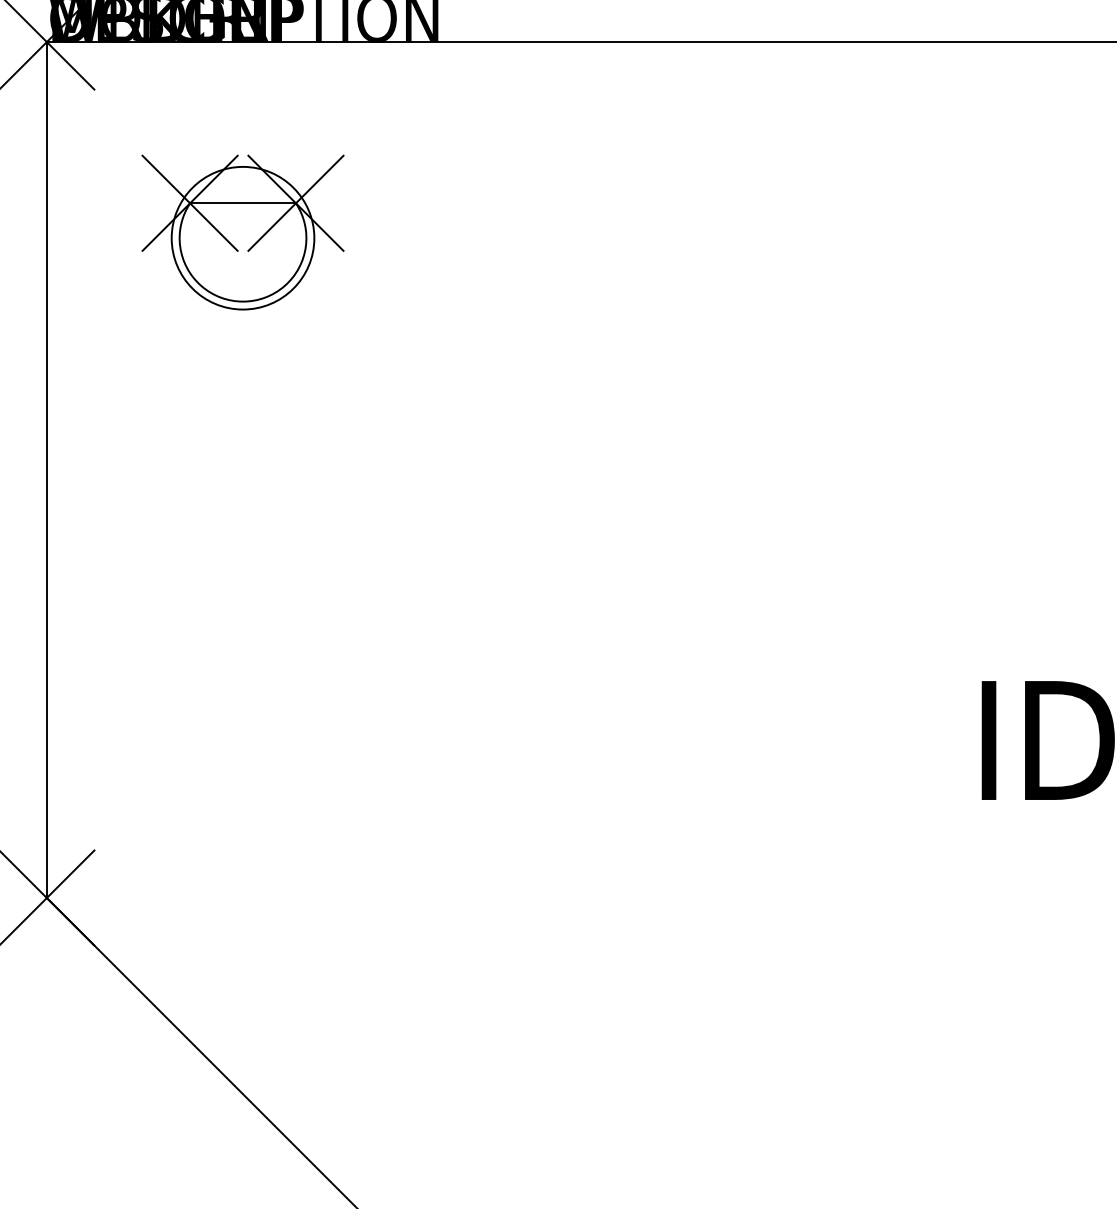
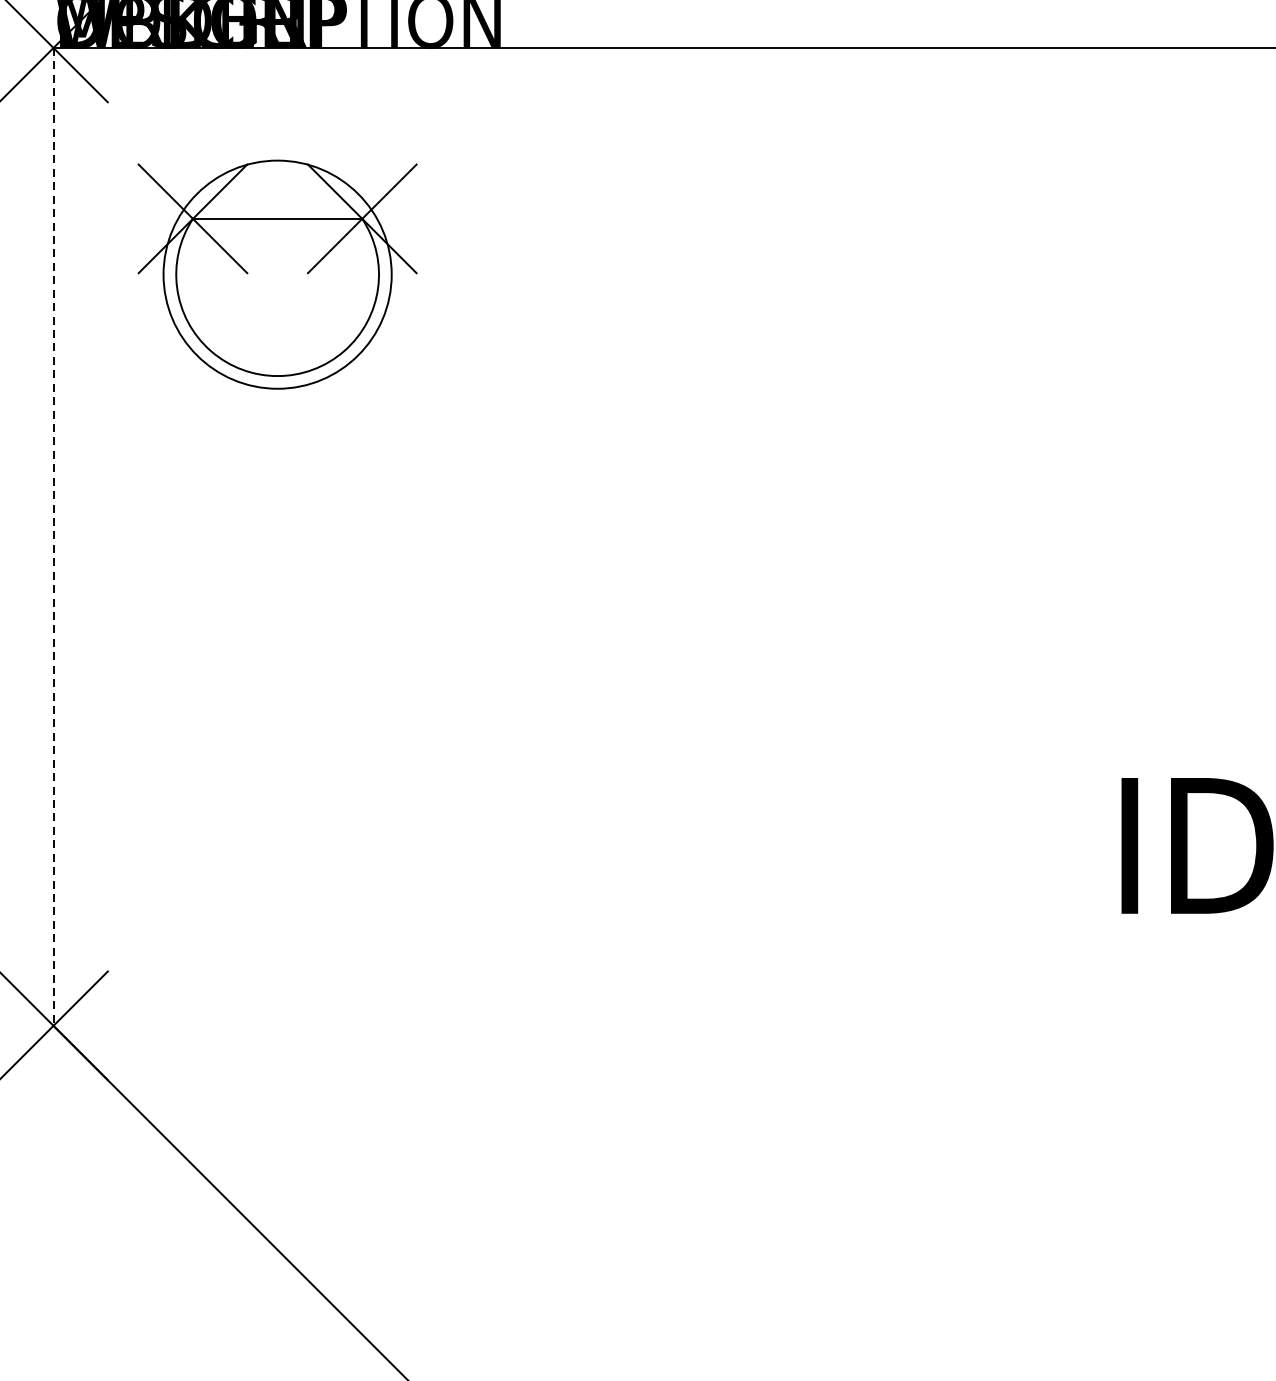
part: (242, 232) -> (277, 265), size x1.4
line: (46, 470) -> (53, 537), solid -> dashed

